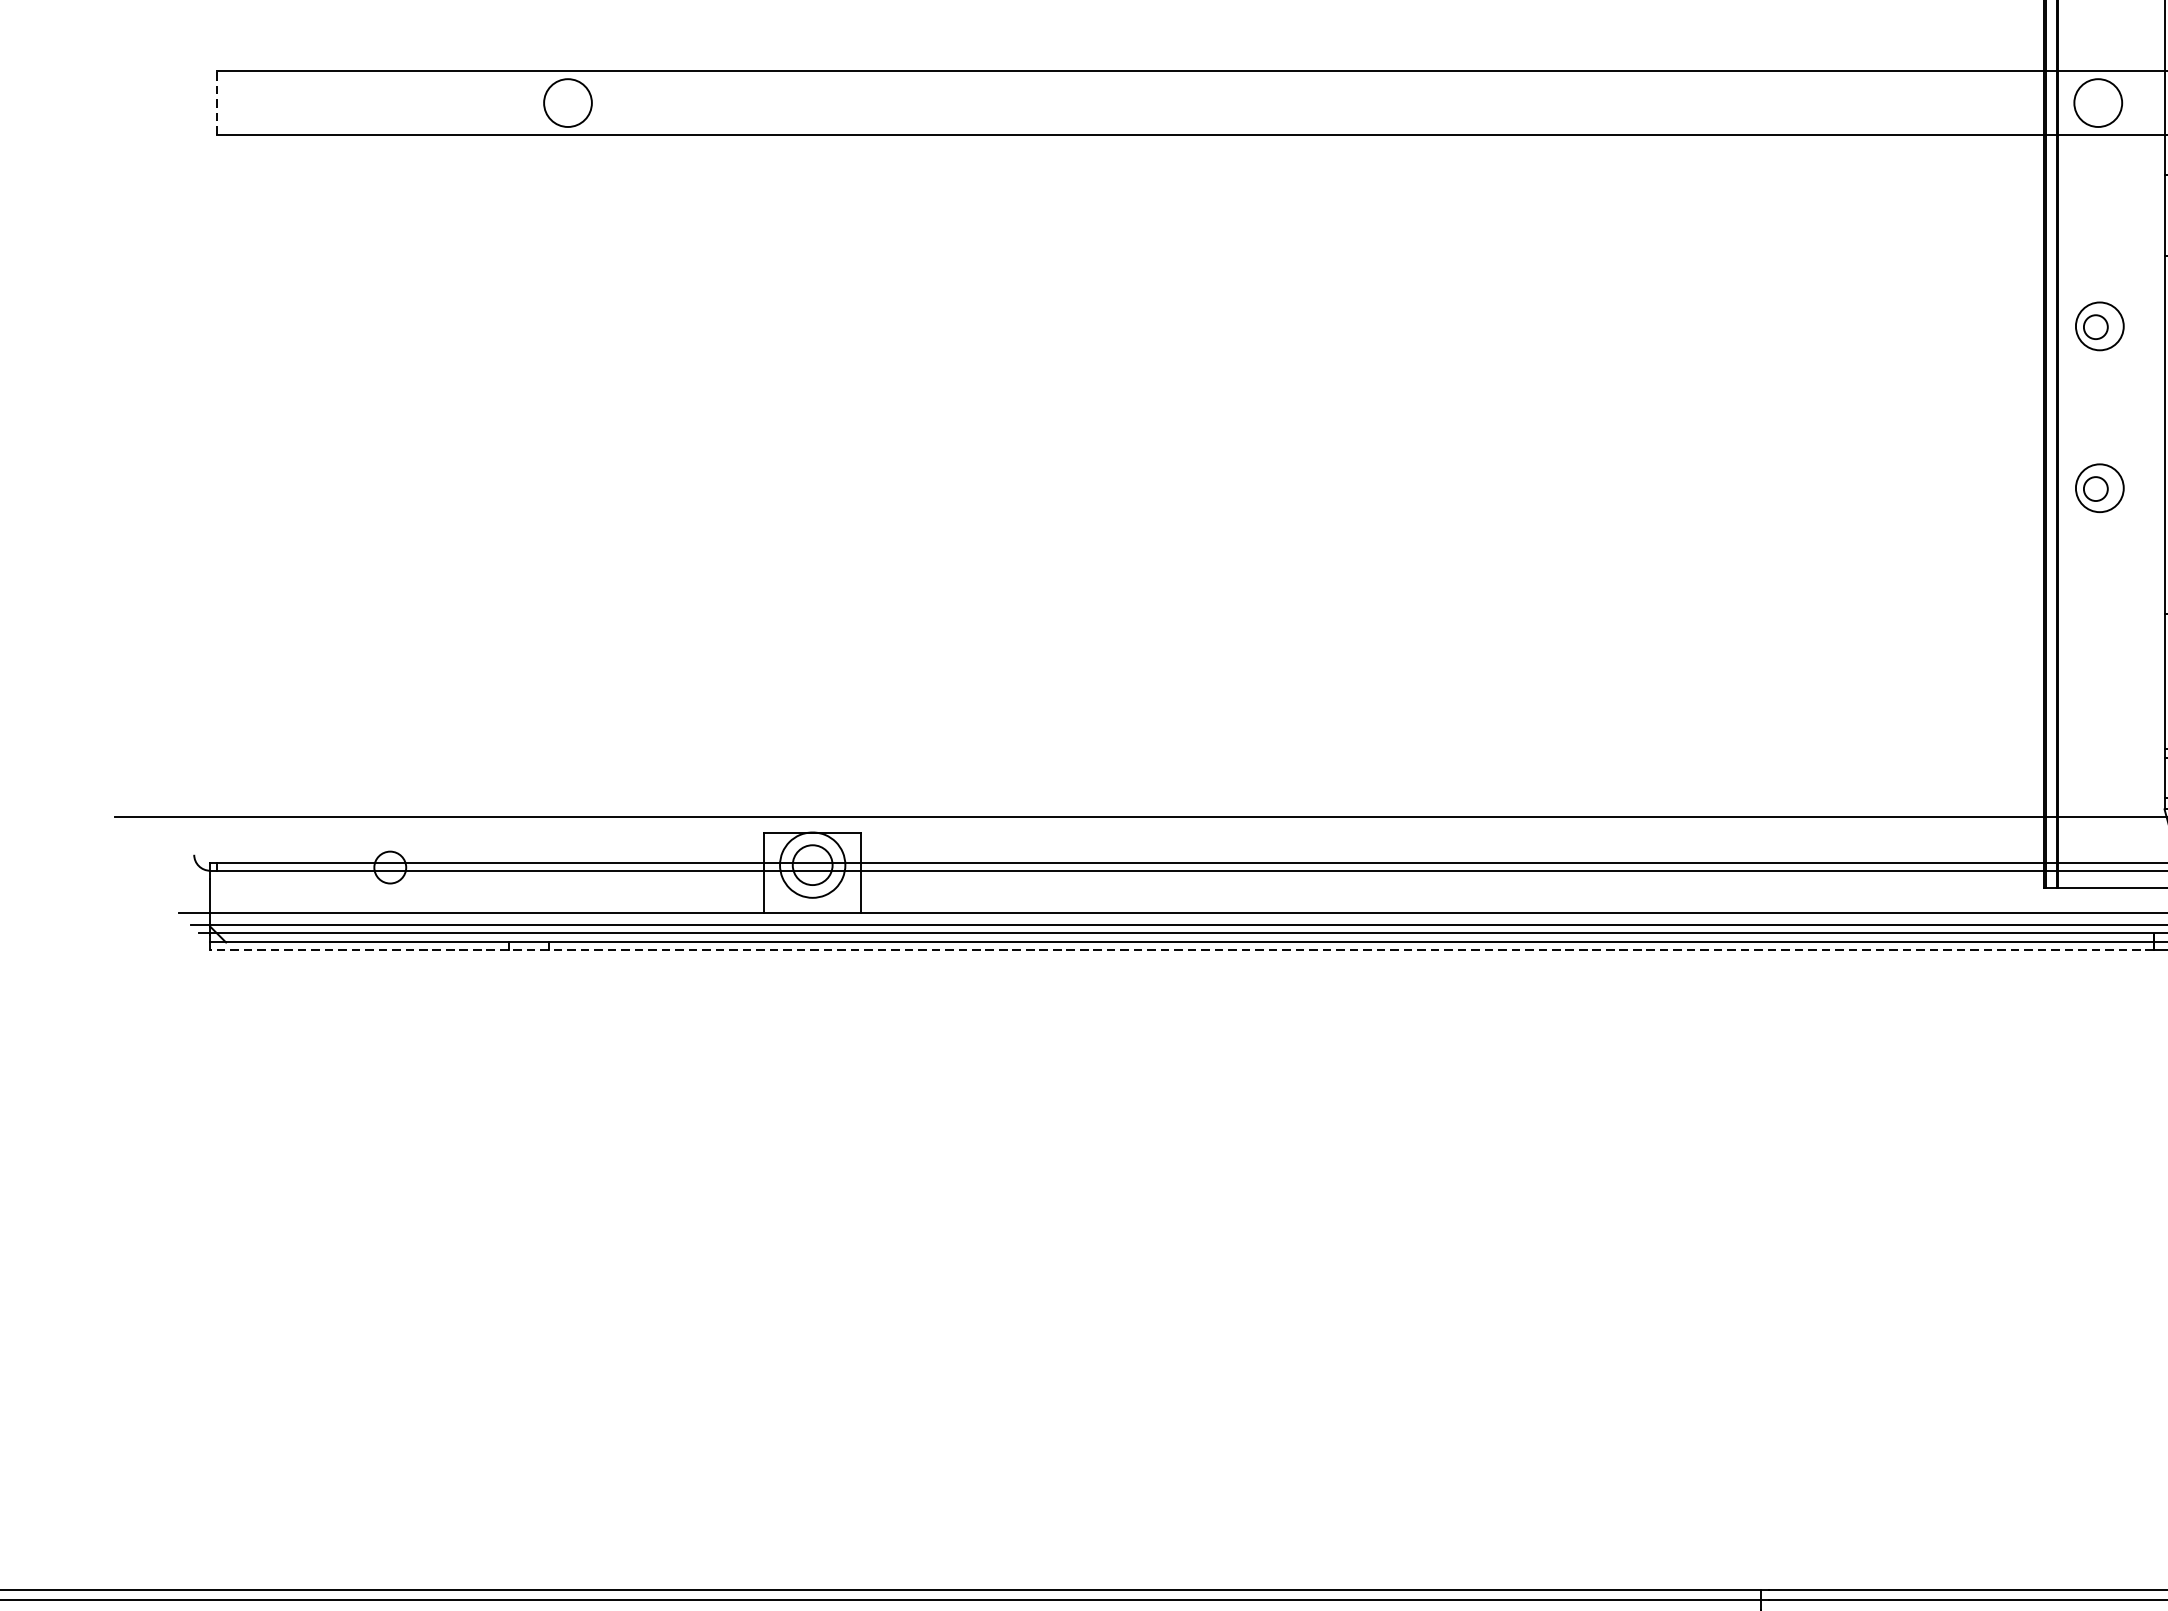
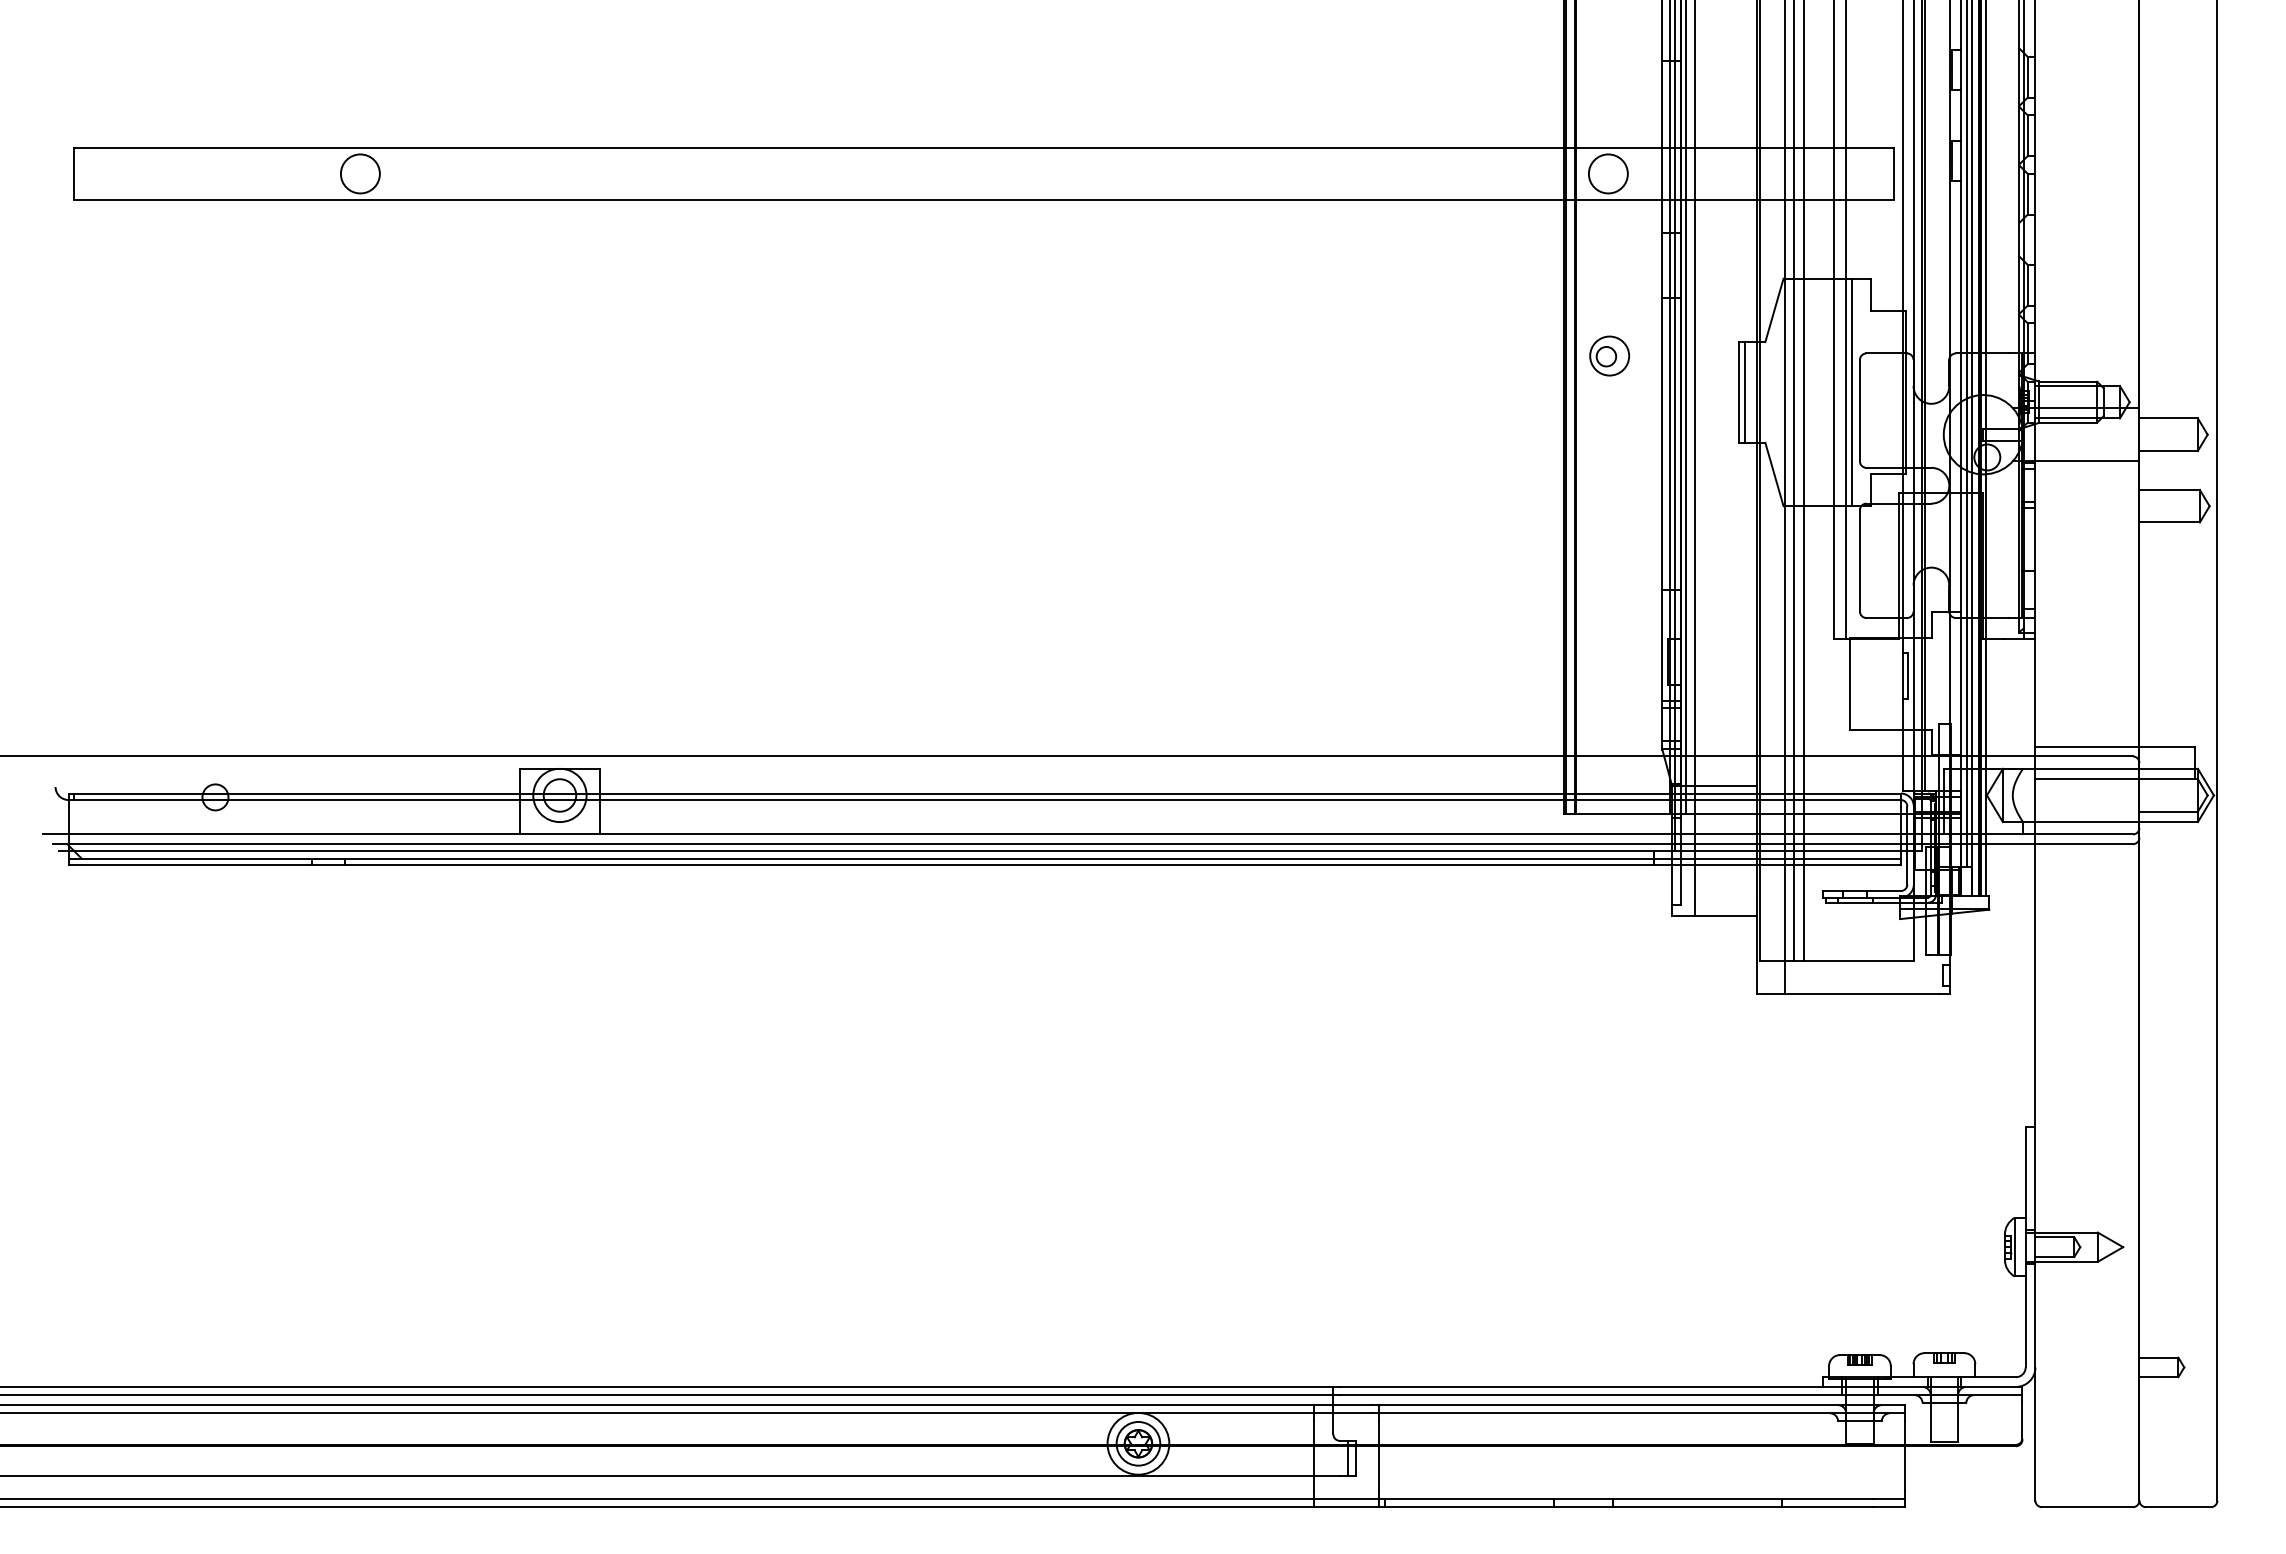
line: (217, 102) -> (74, 173), dashed -> solid
part: (2099, 487) -> (1609, 487), removed
line: (1182, 951) -> (861, 865), dashed -> solid

